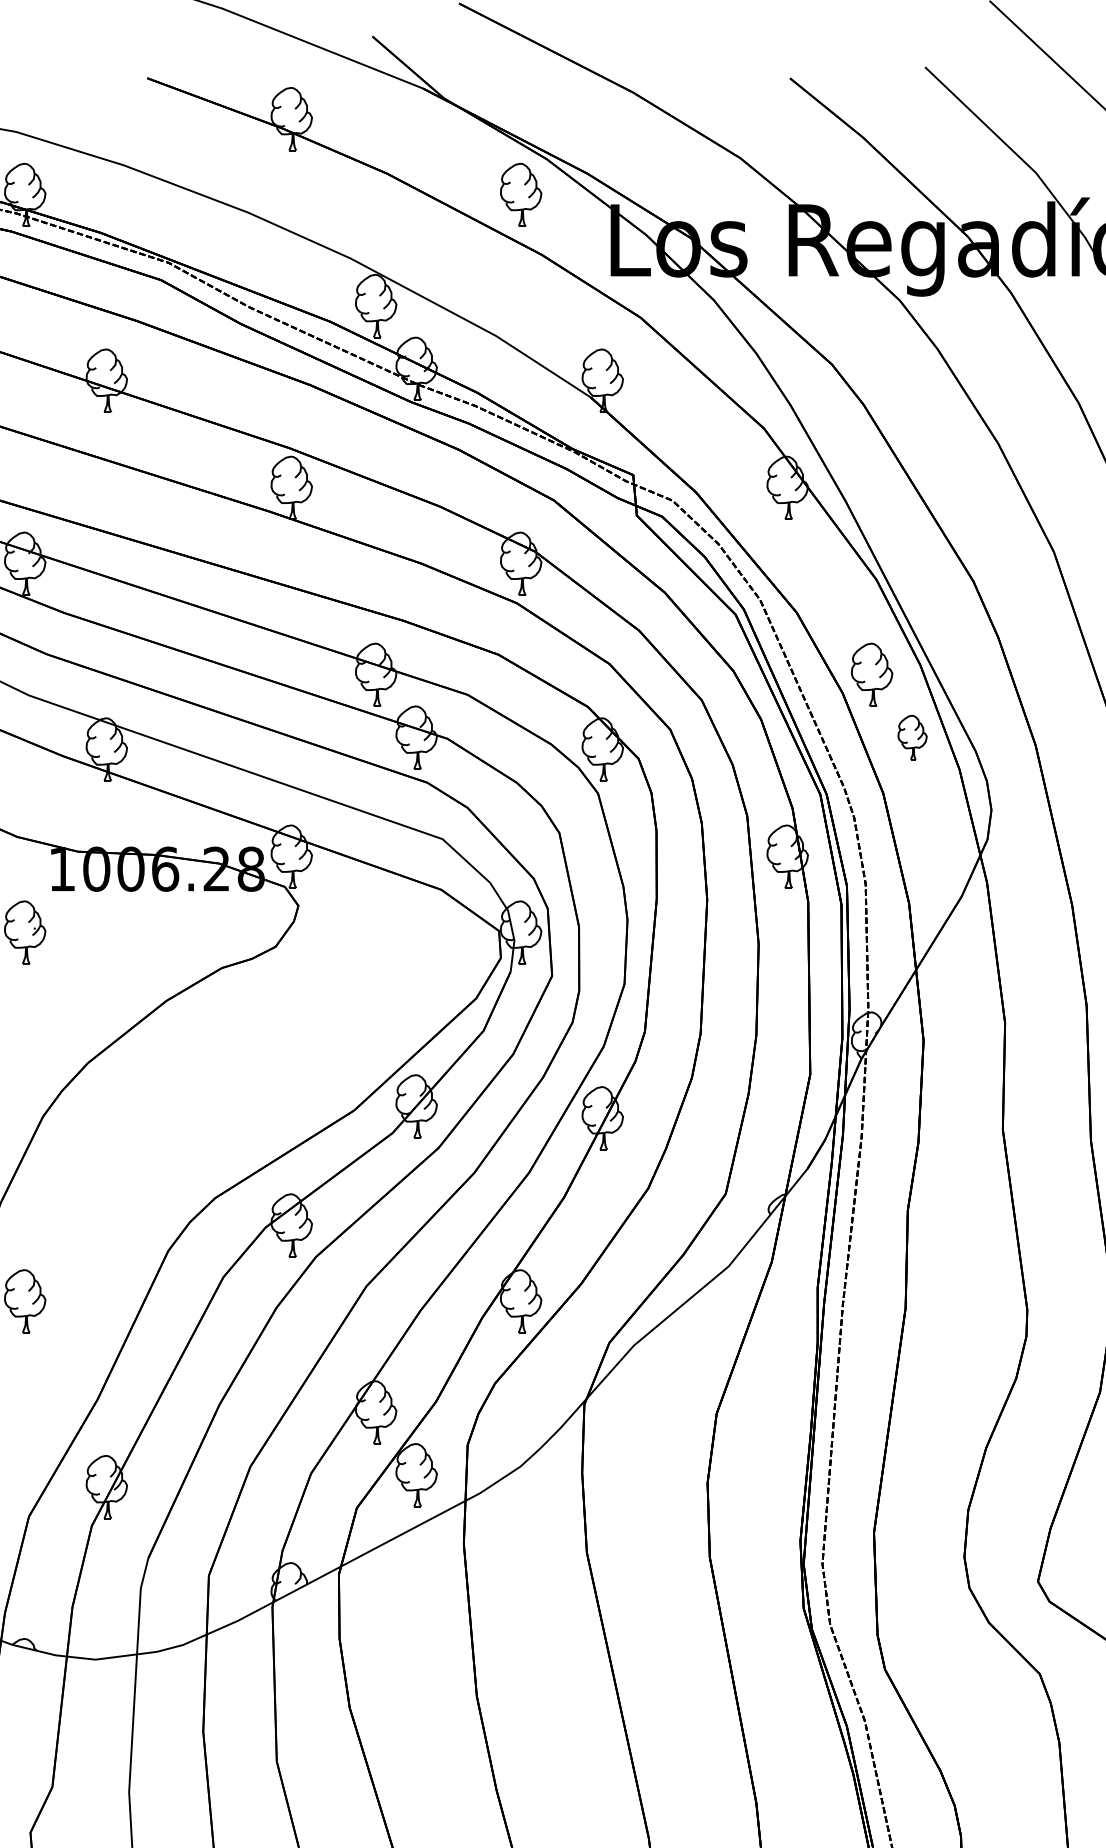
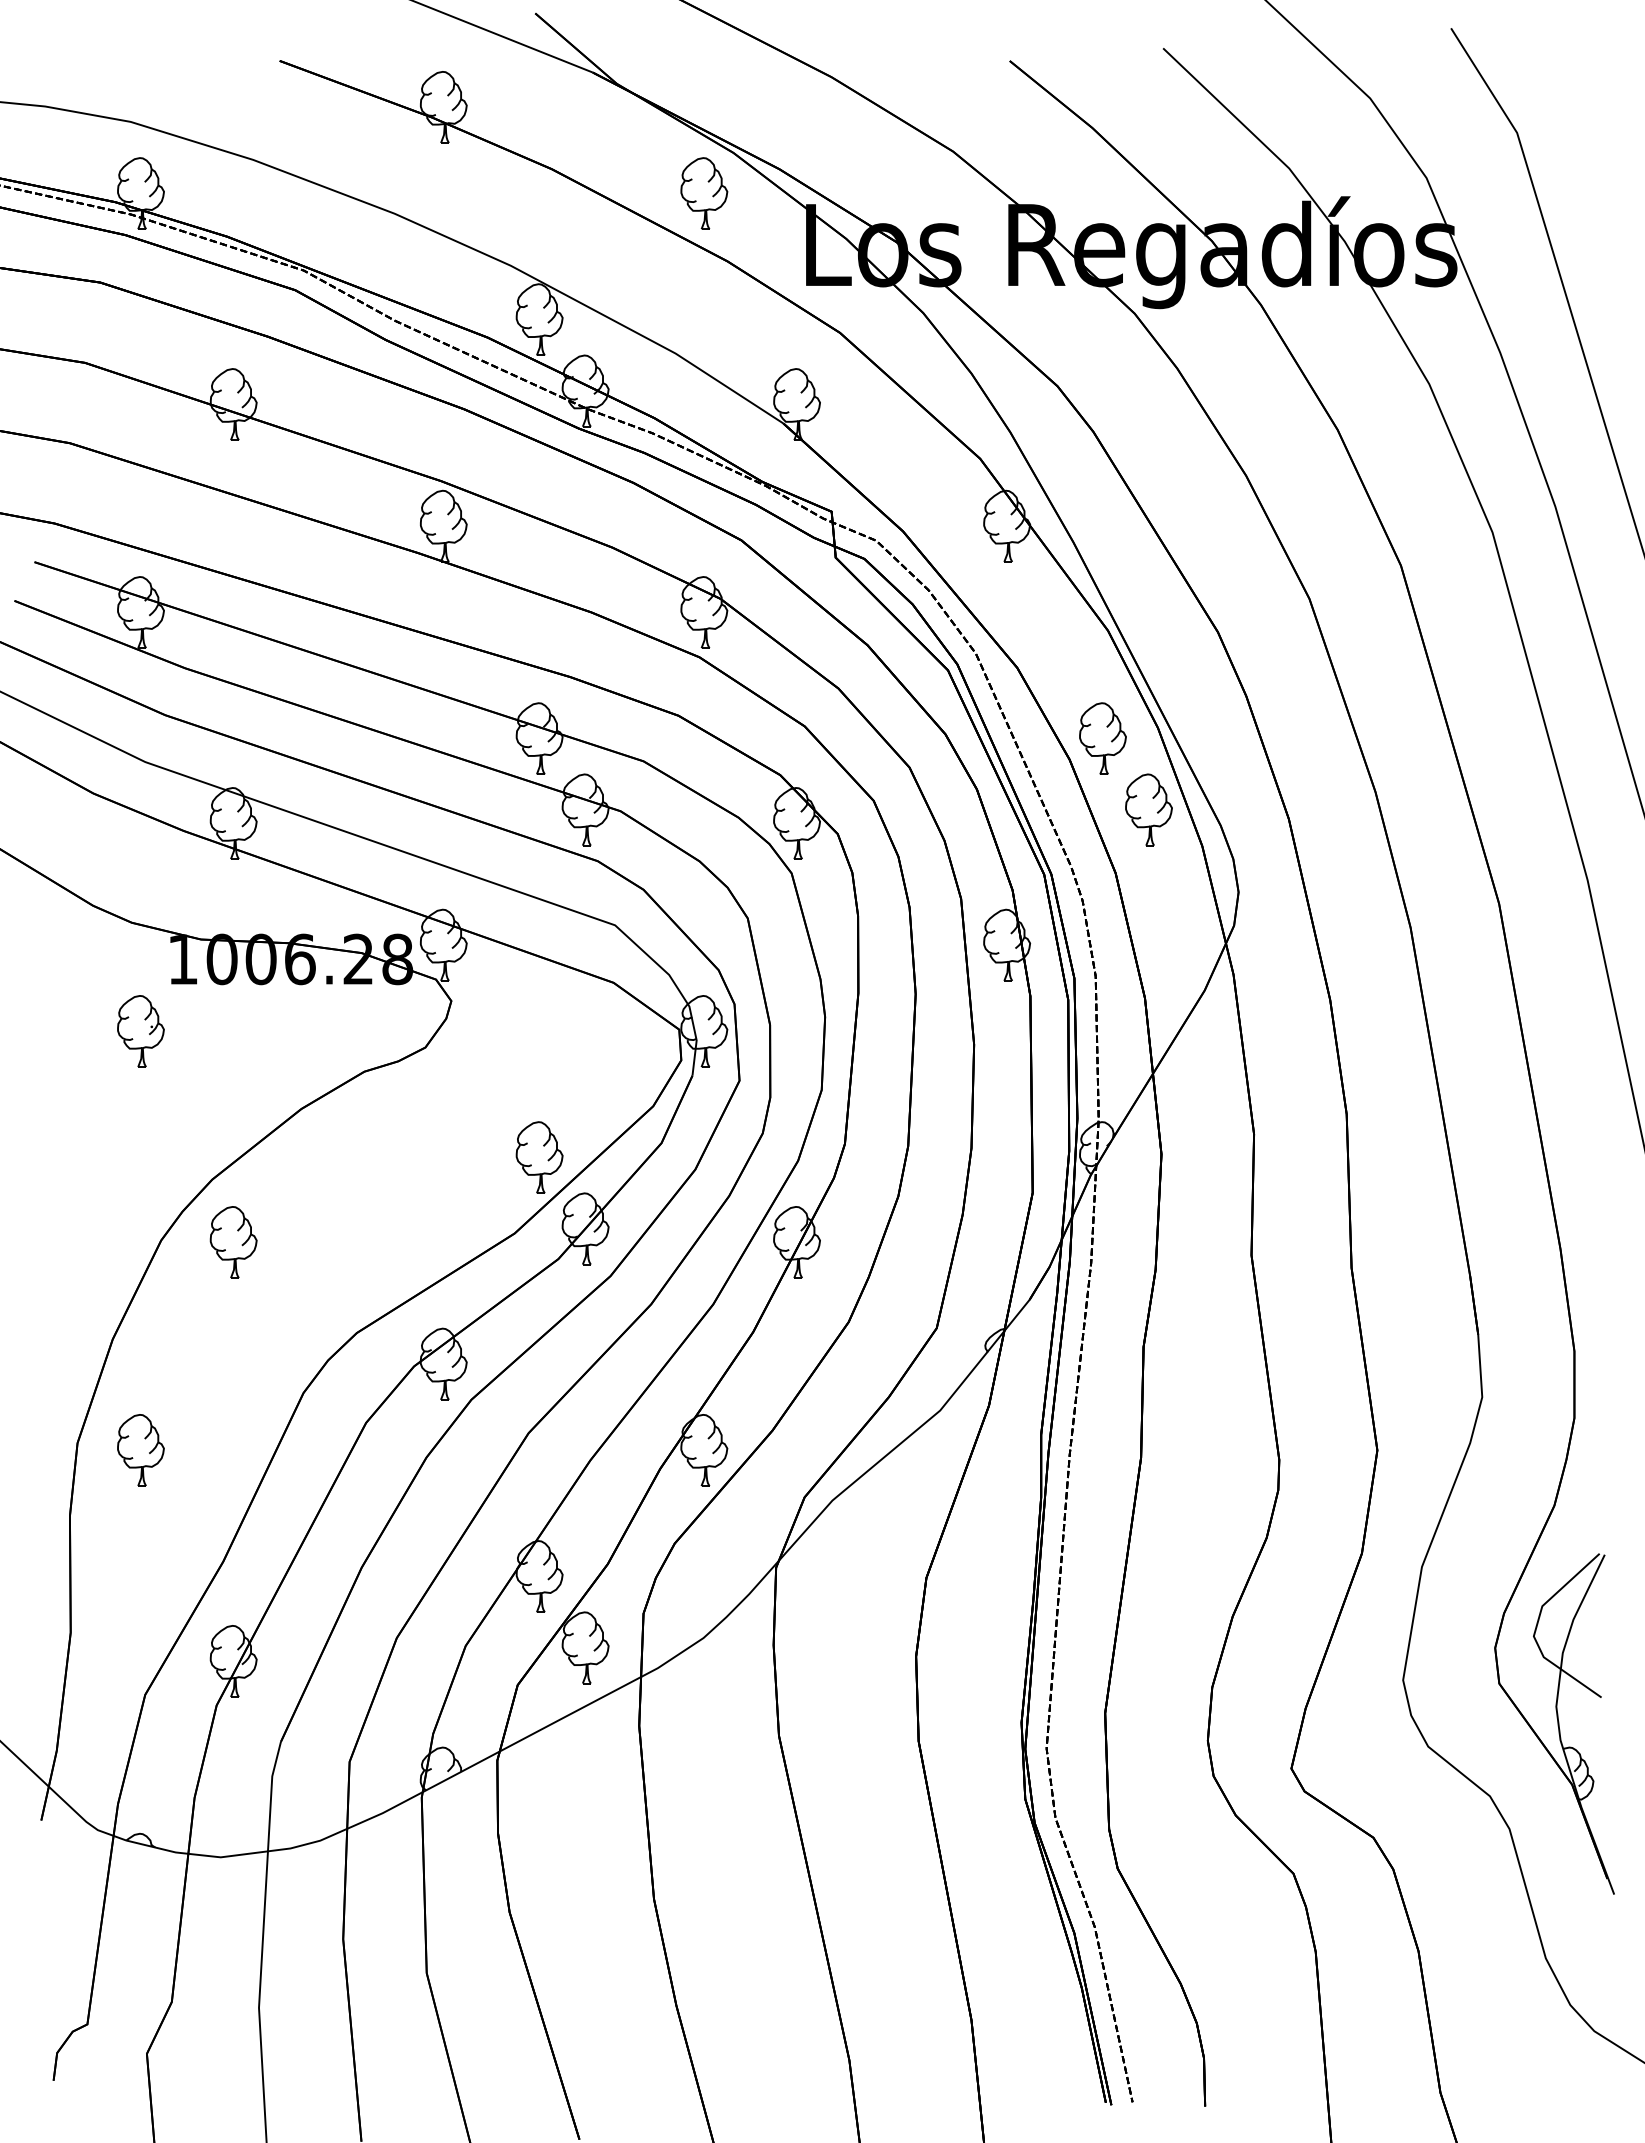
part: (912, 737) -> (1148, 809), size x1.43
part: (376, 1043) -> (539, 1157), added
part: (106, 1118) -> (233, 1242), added

